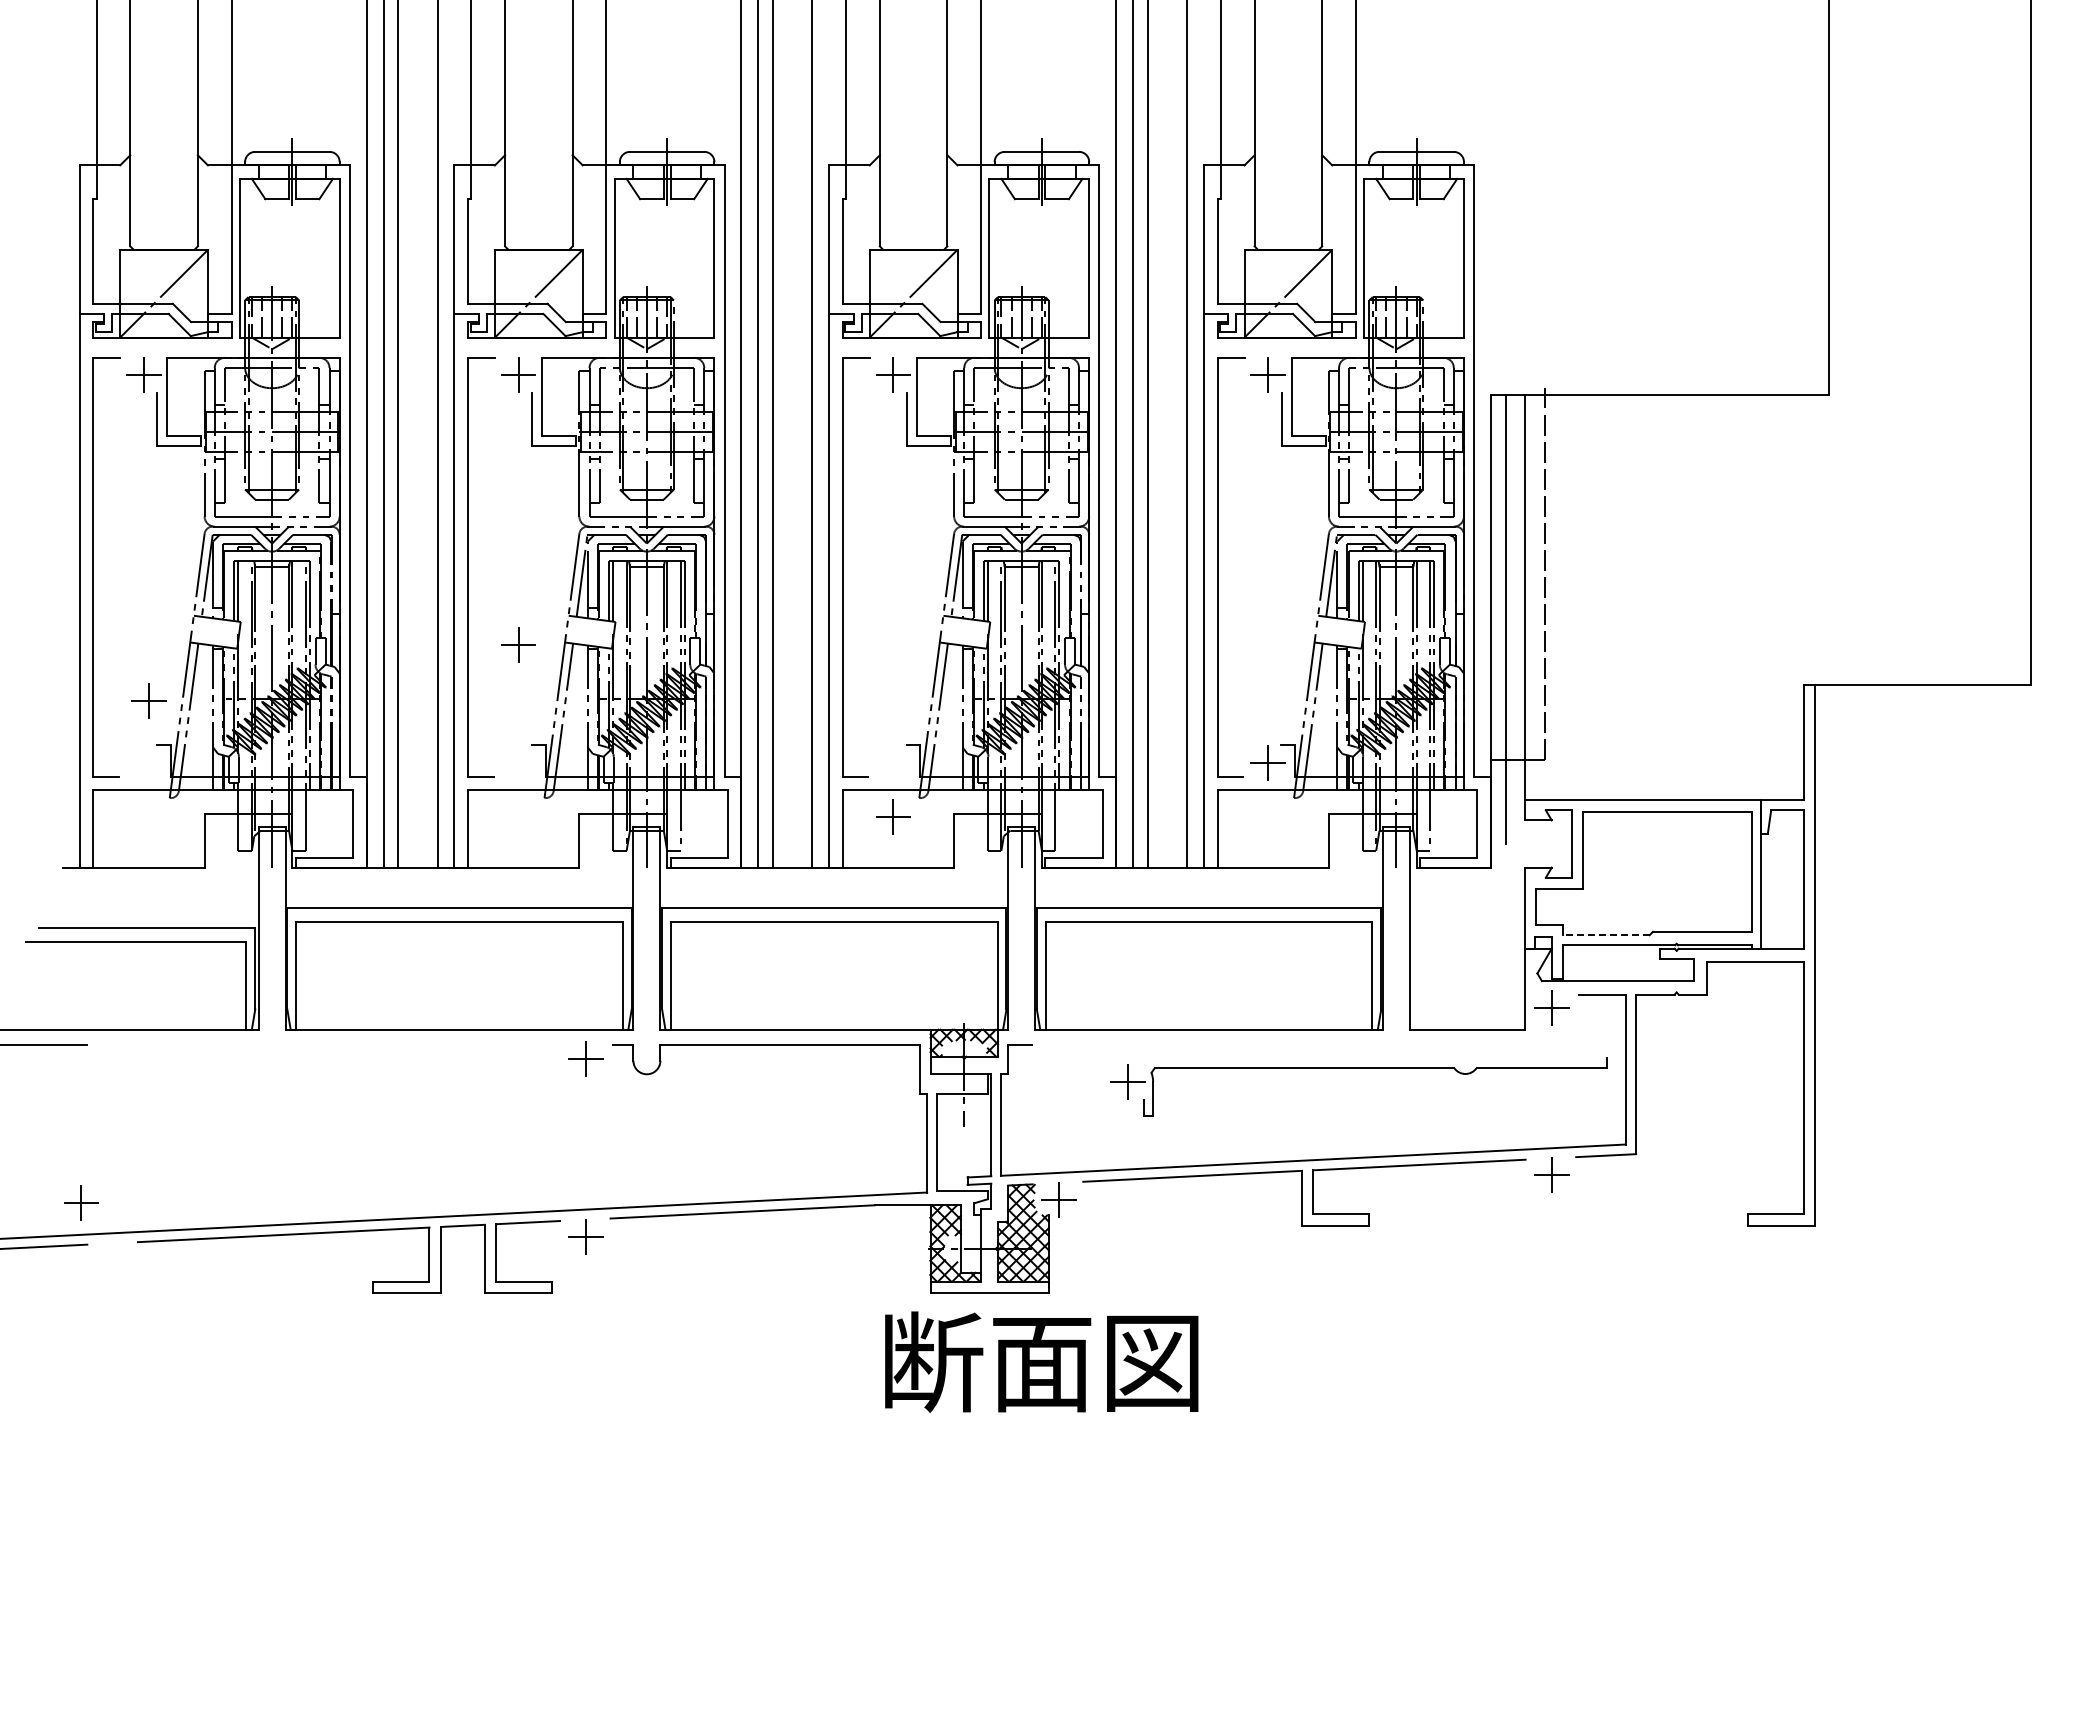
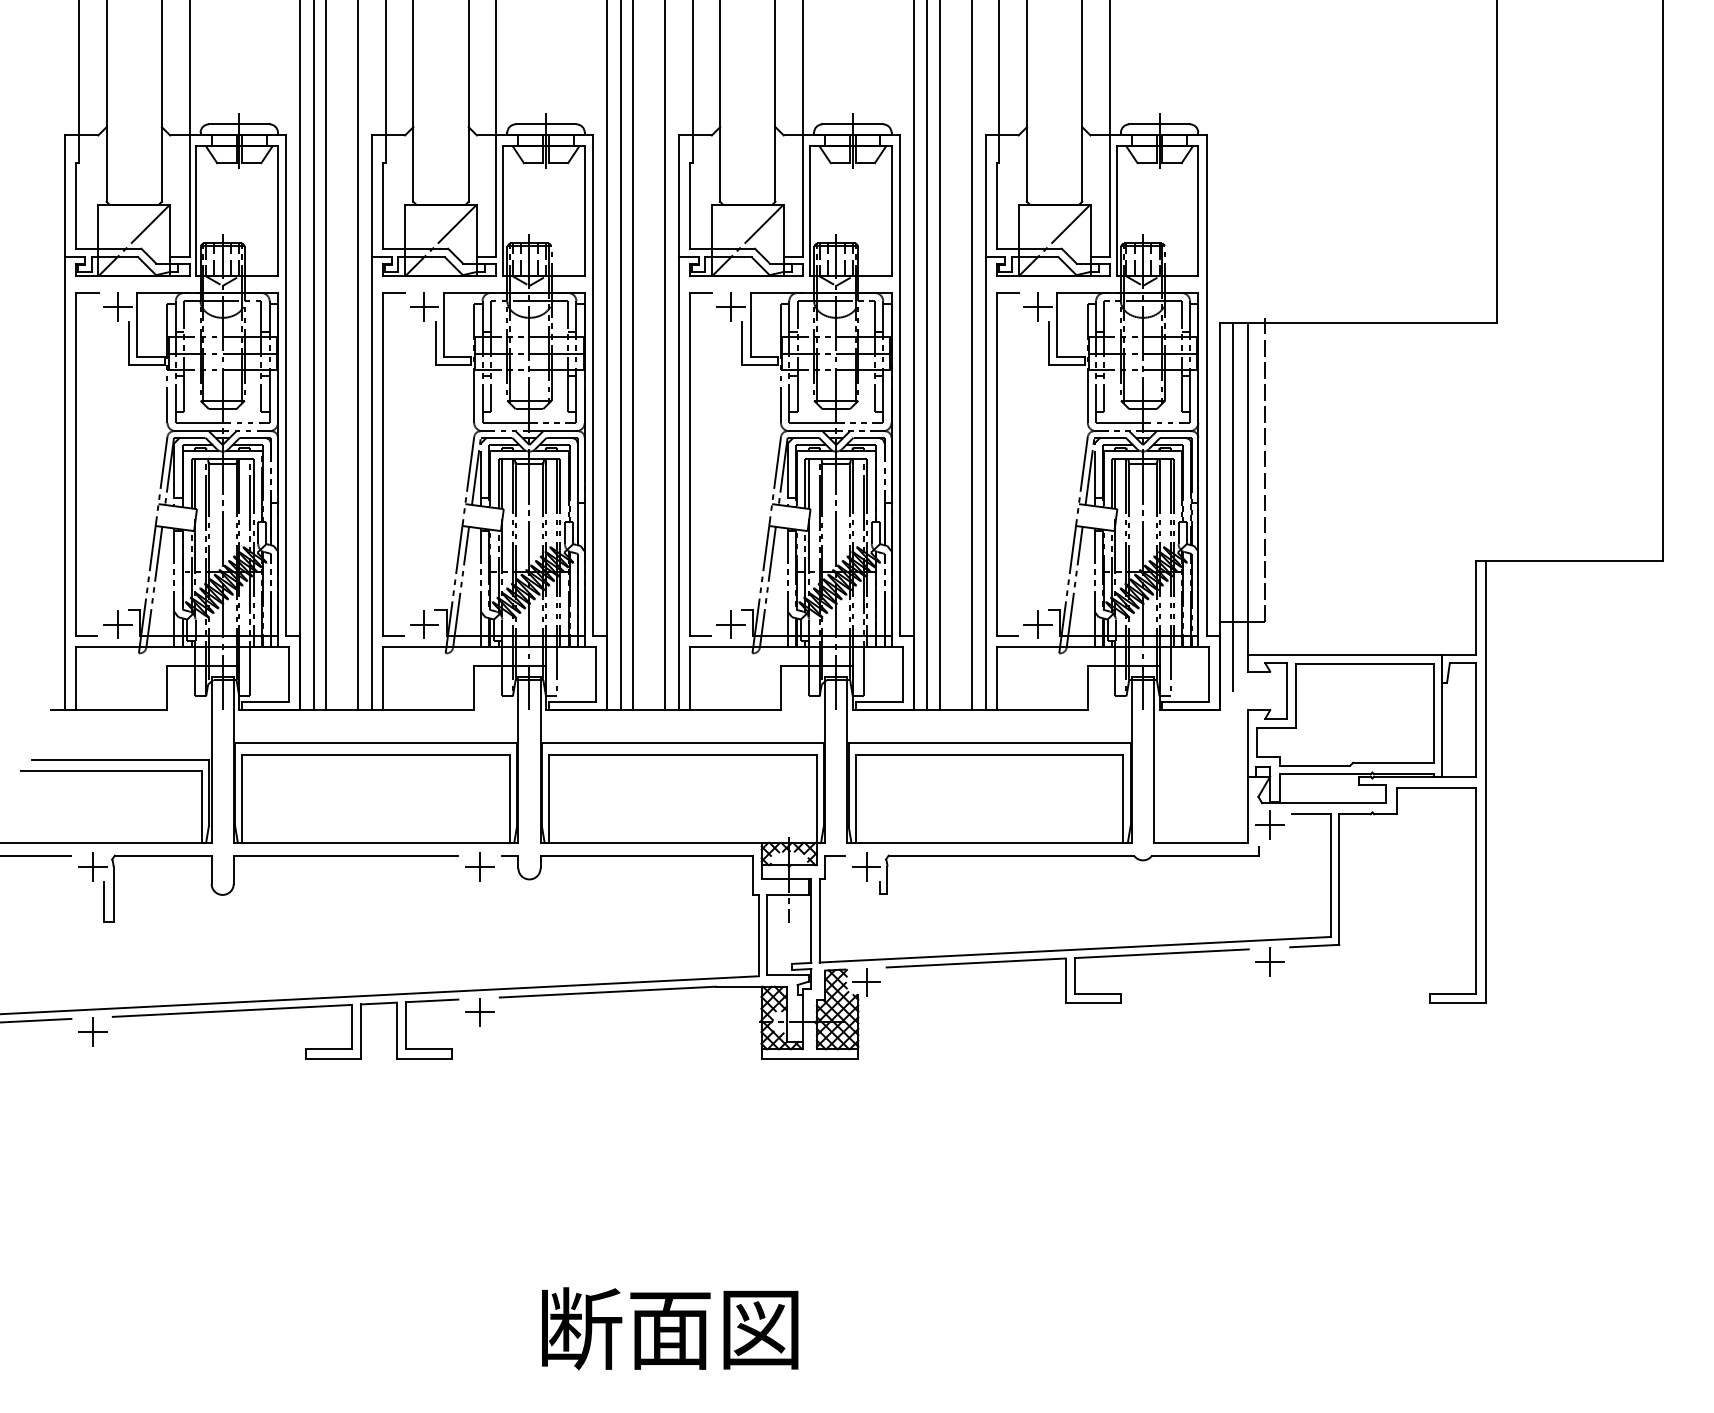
part: (518, 644) -> (424, 624), moved
part: (148, 700) -> (117, 624), moved
part: (893, 816) -> (731, 624), moved
line: (1605, 935) -> (1314, 765), dashed -> solid
part: (327, 1045) -> (268, 855), added
part: (1358, 1068) -> (1055, 855), moved
part: (81, 1202) -> (92, 1031), moved
text: (1041, 1361) -> (669, 1328), moved

